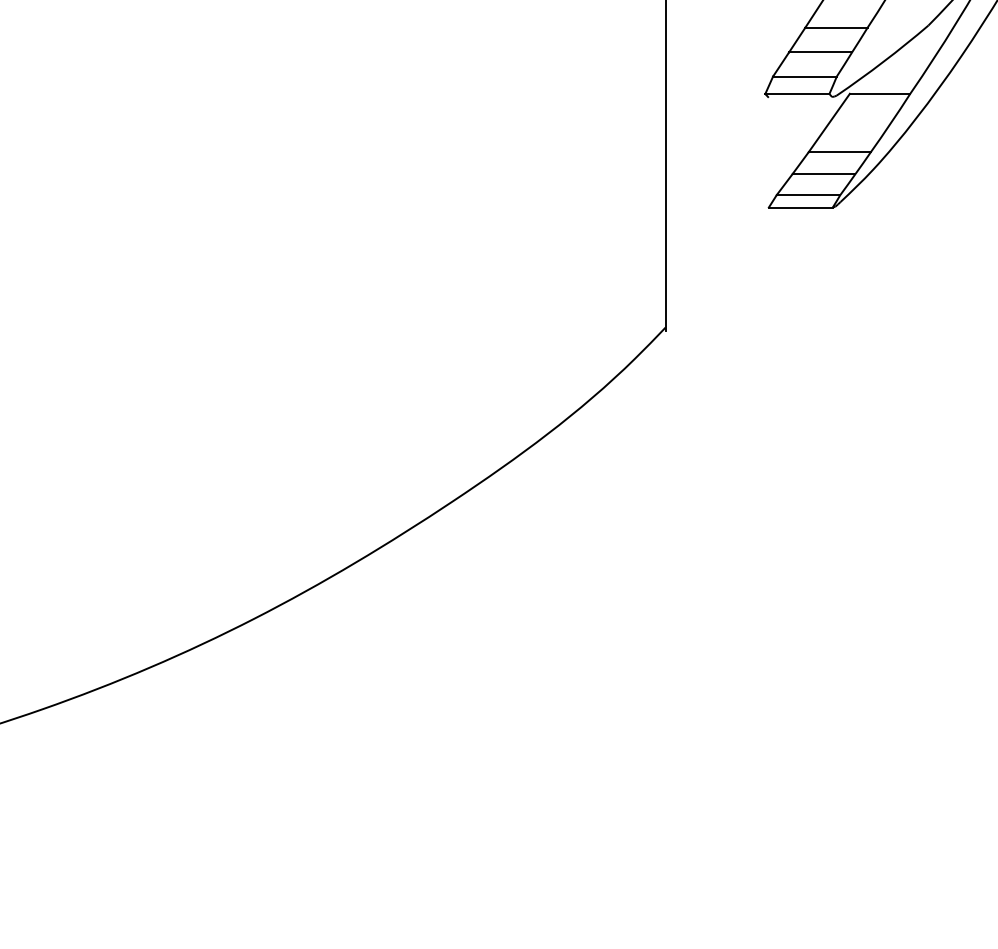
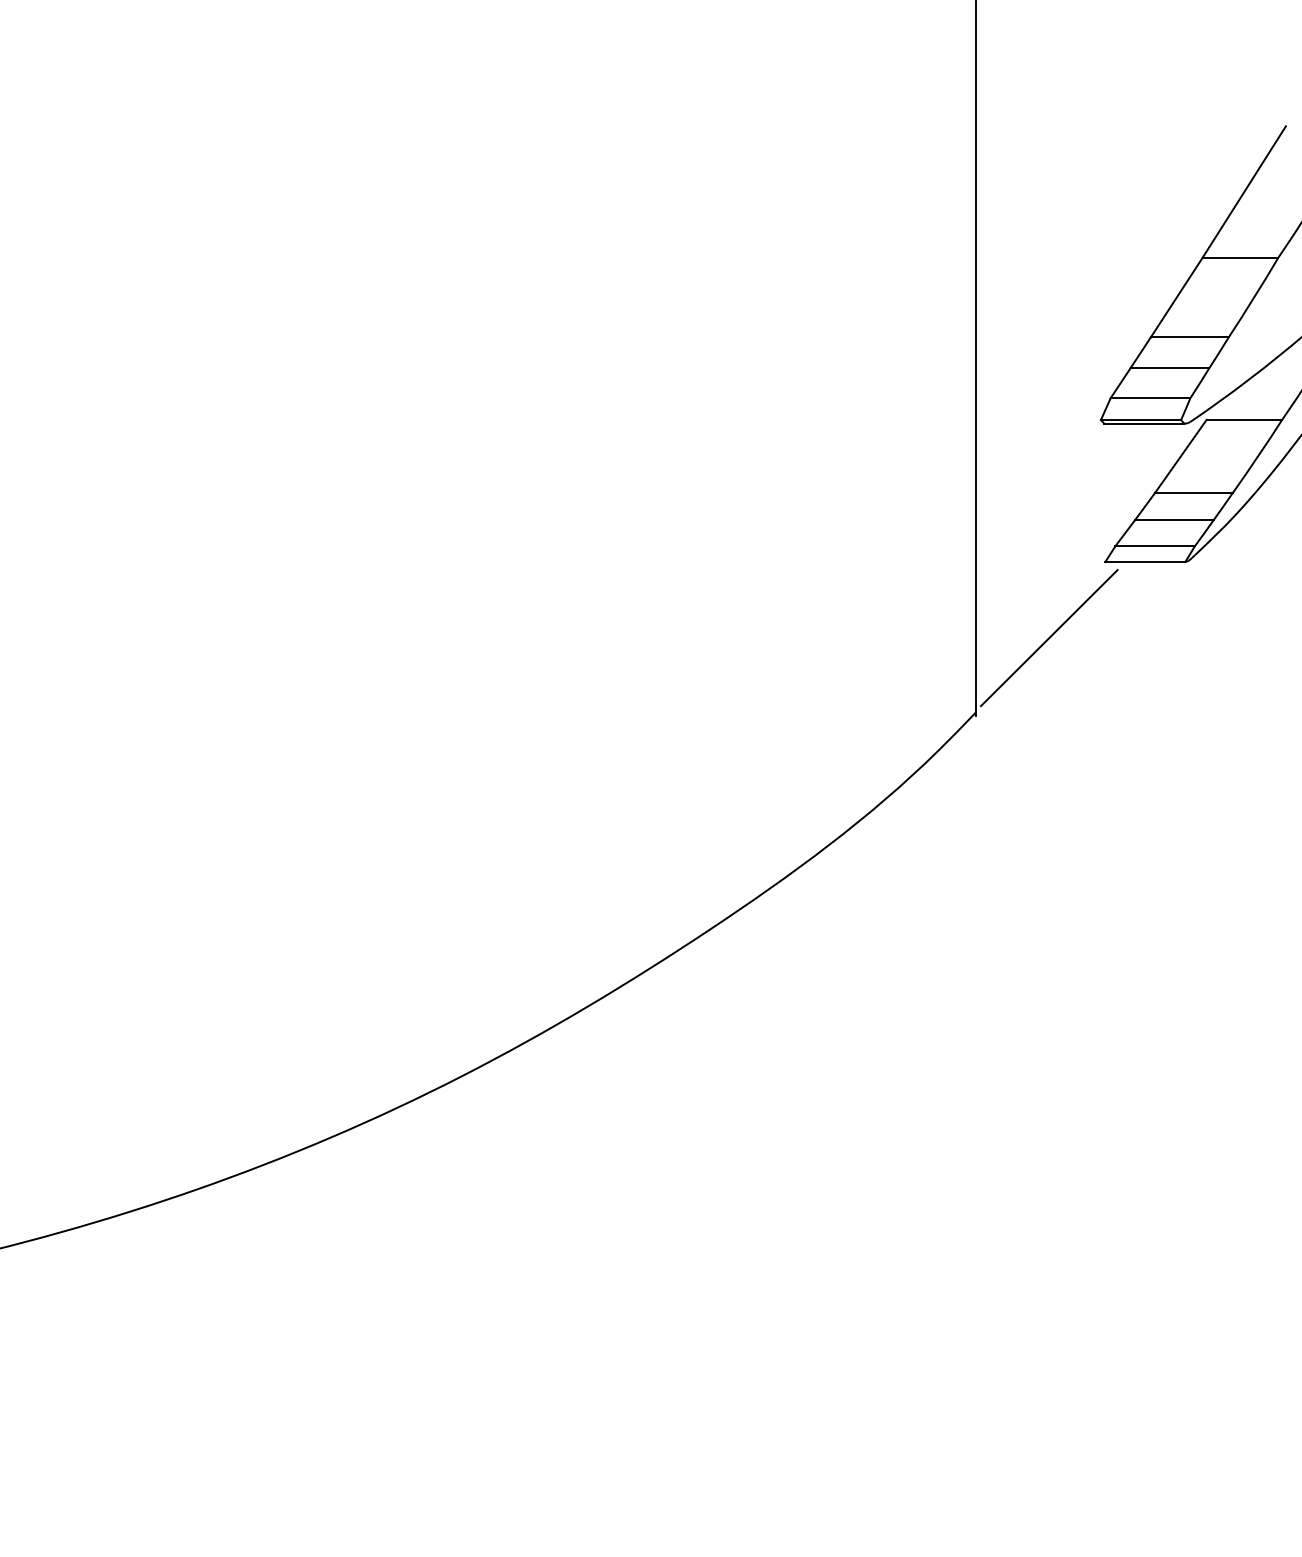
line: (800, 96) -> (1144, 423), added
line: (723, 268) -> (1048, 638), added

